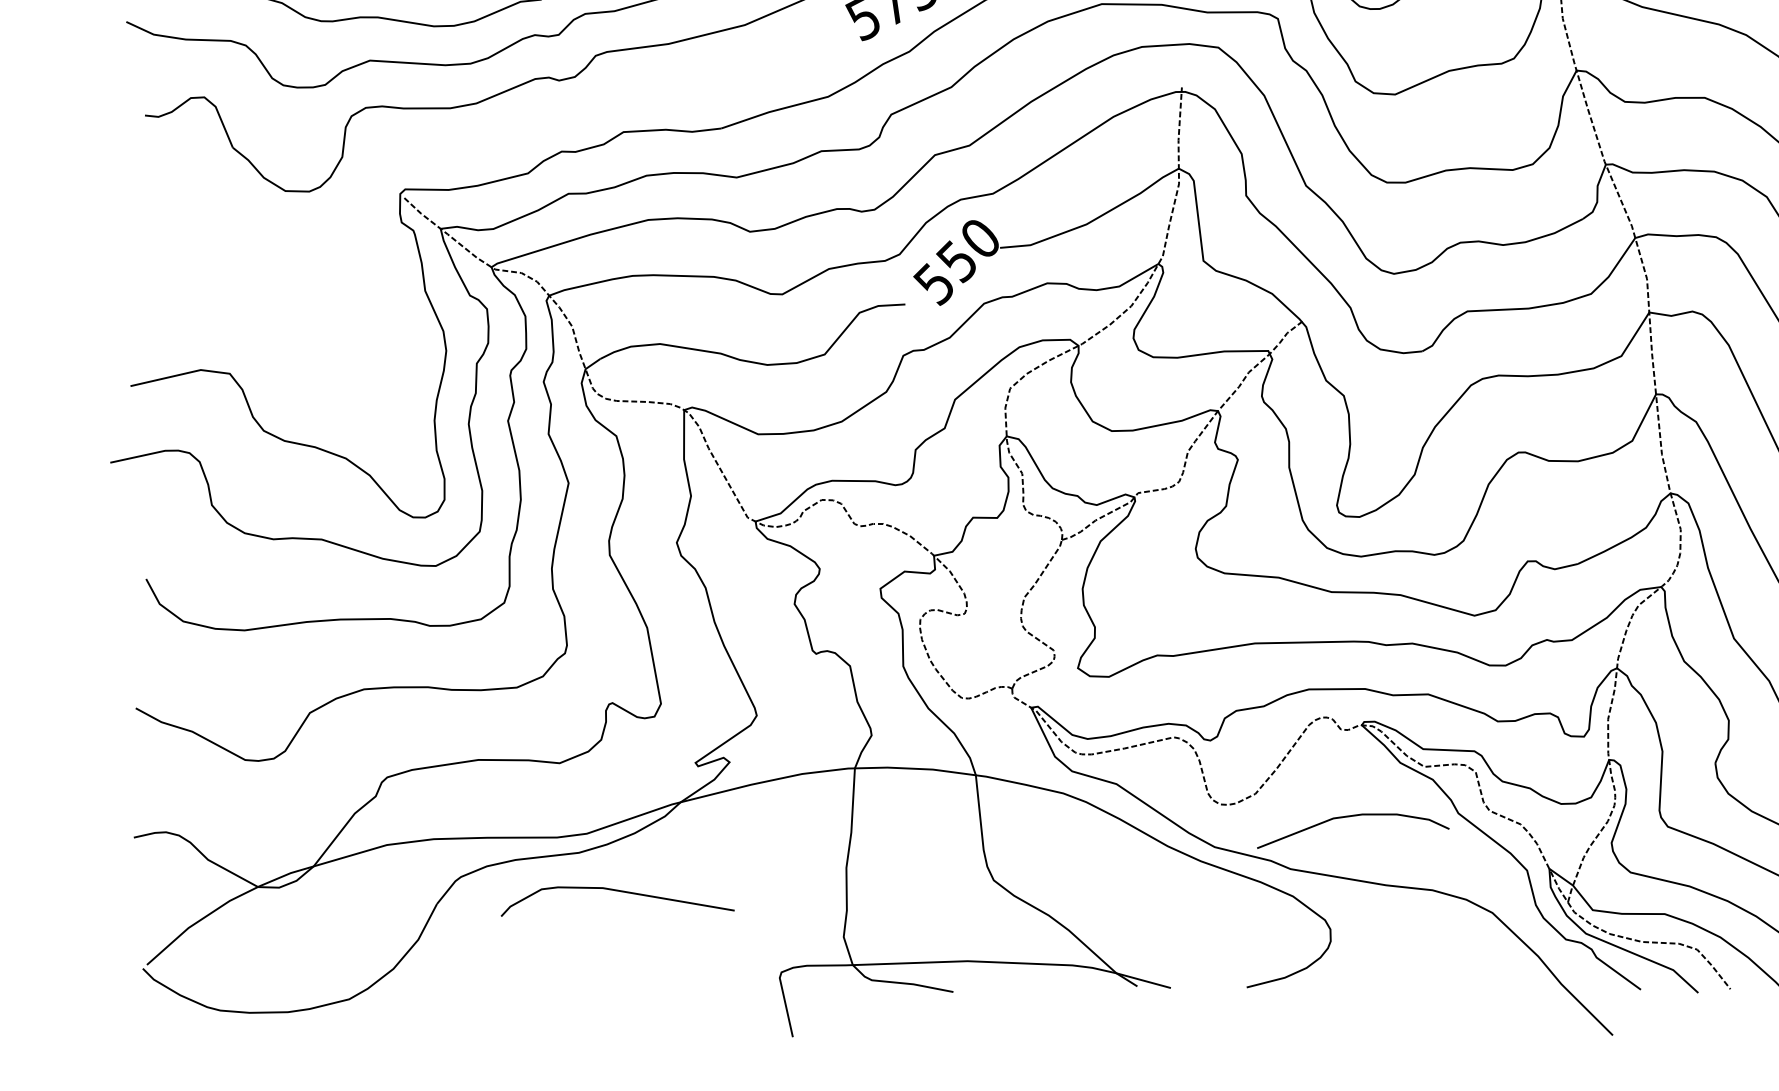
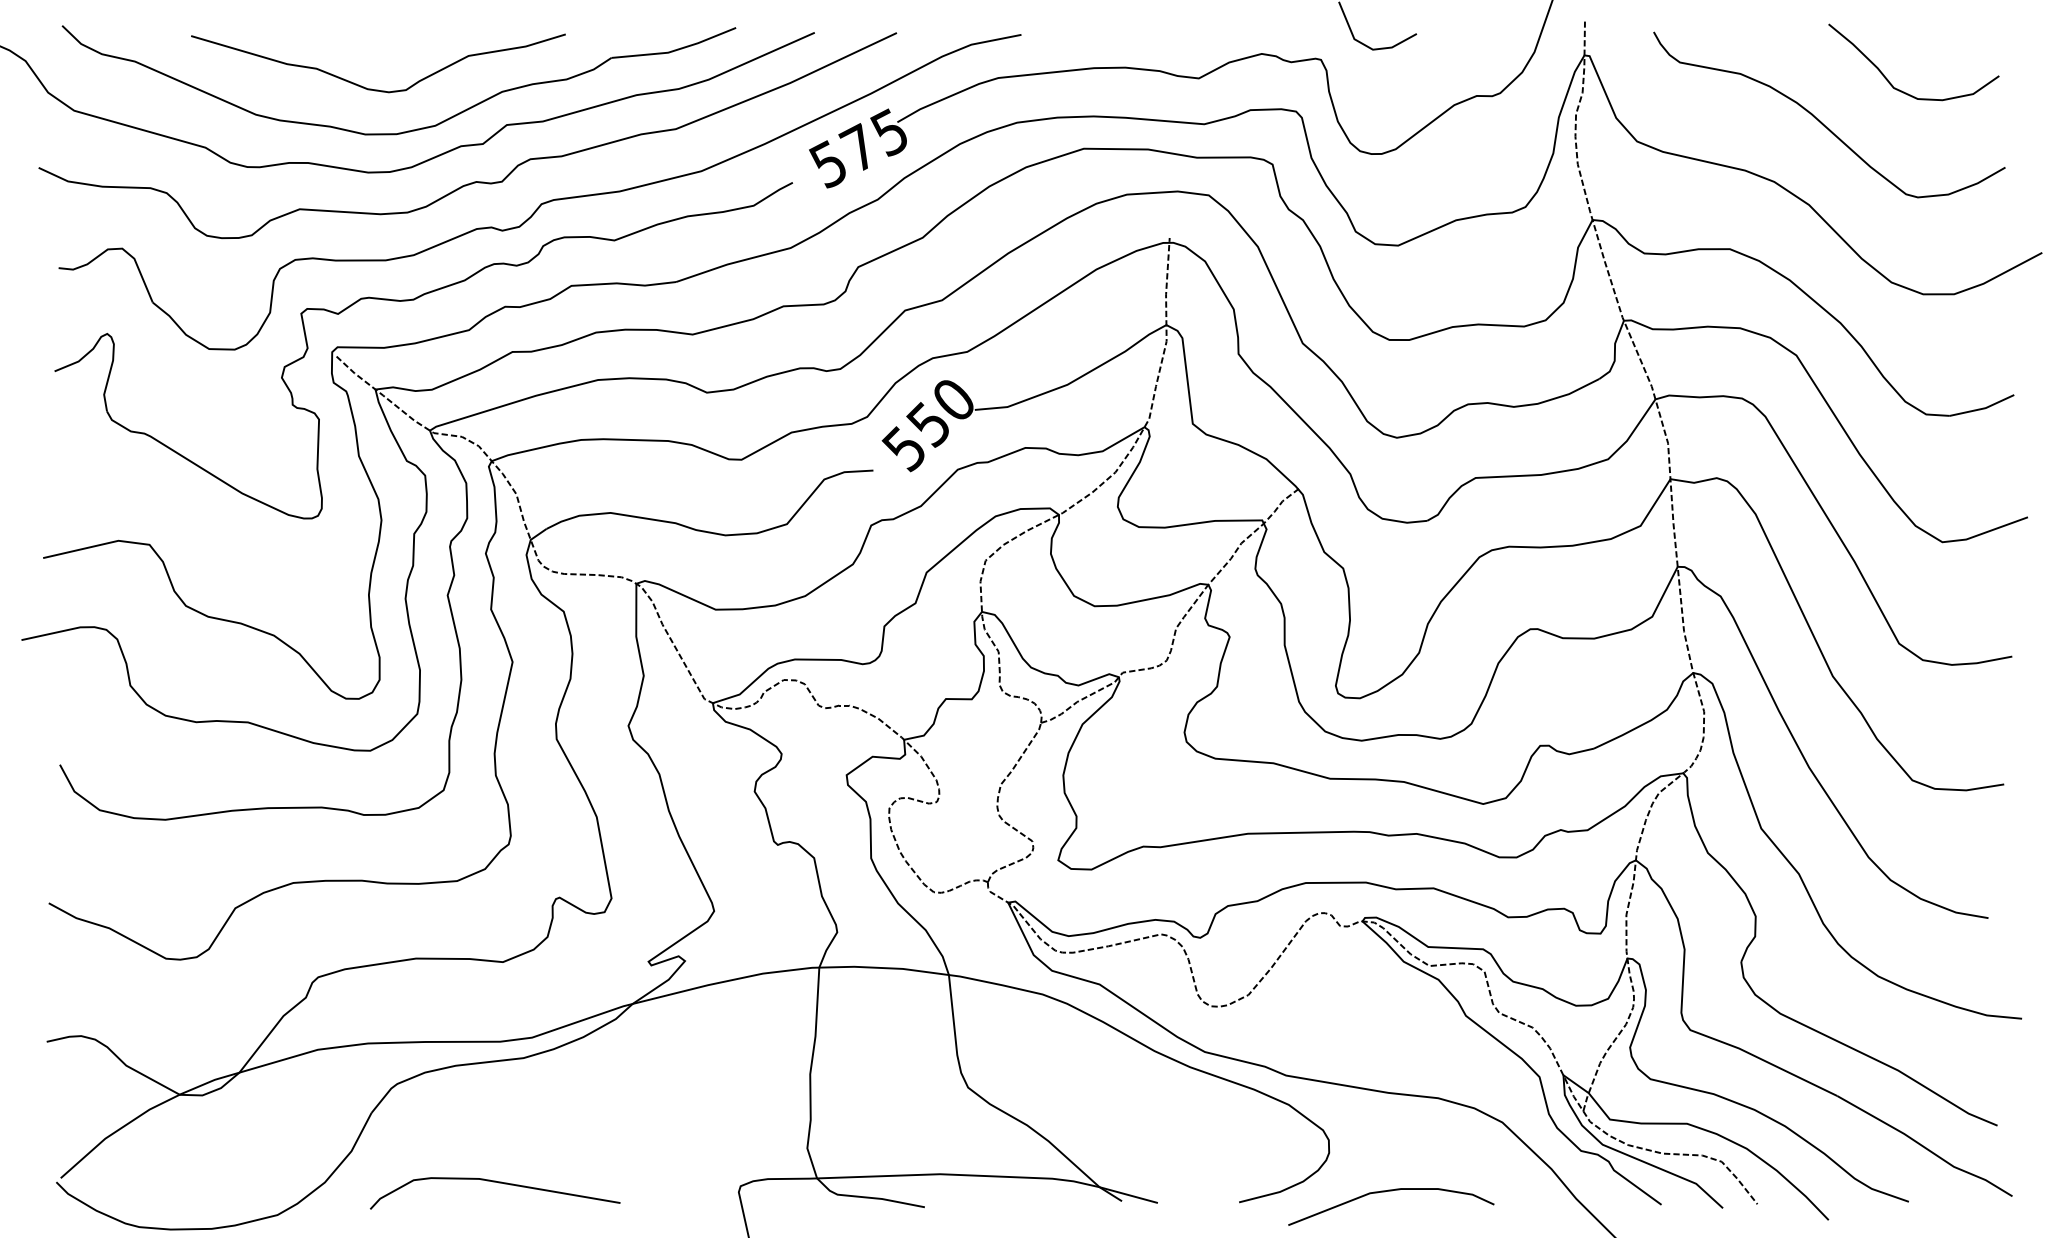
part: (477, 145) -> (414, 300), added
curve: (1353, 816) -> (1391, 1191), moved
curve: (620, 892) -> (498, 1183), moved

